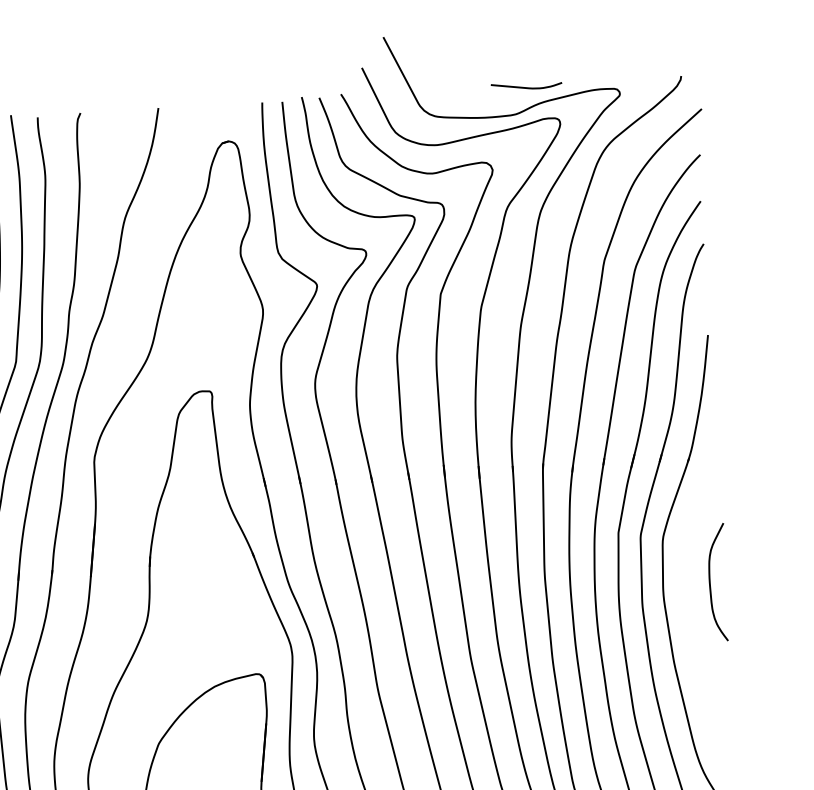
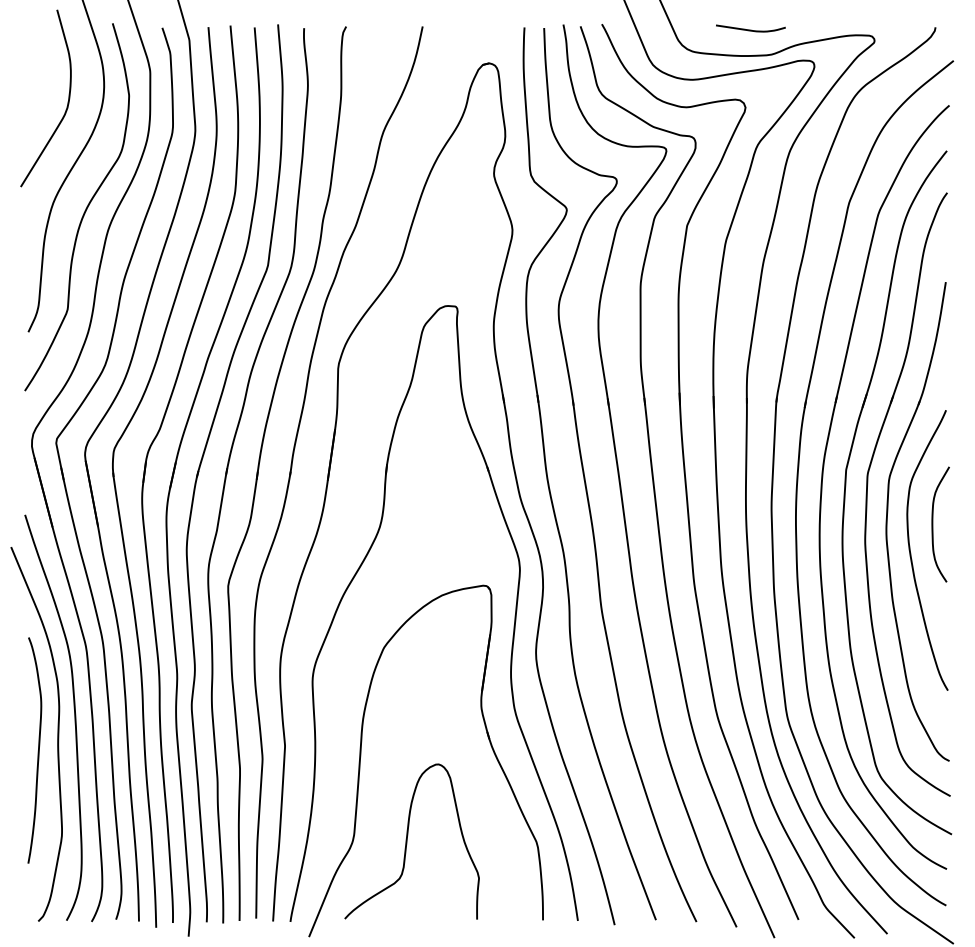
curve: (526, 86) -> (750, 29), moved
curve: (690, 613) -> (911, 553), added

